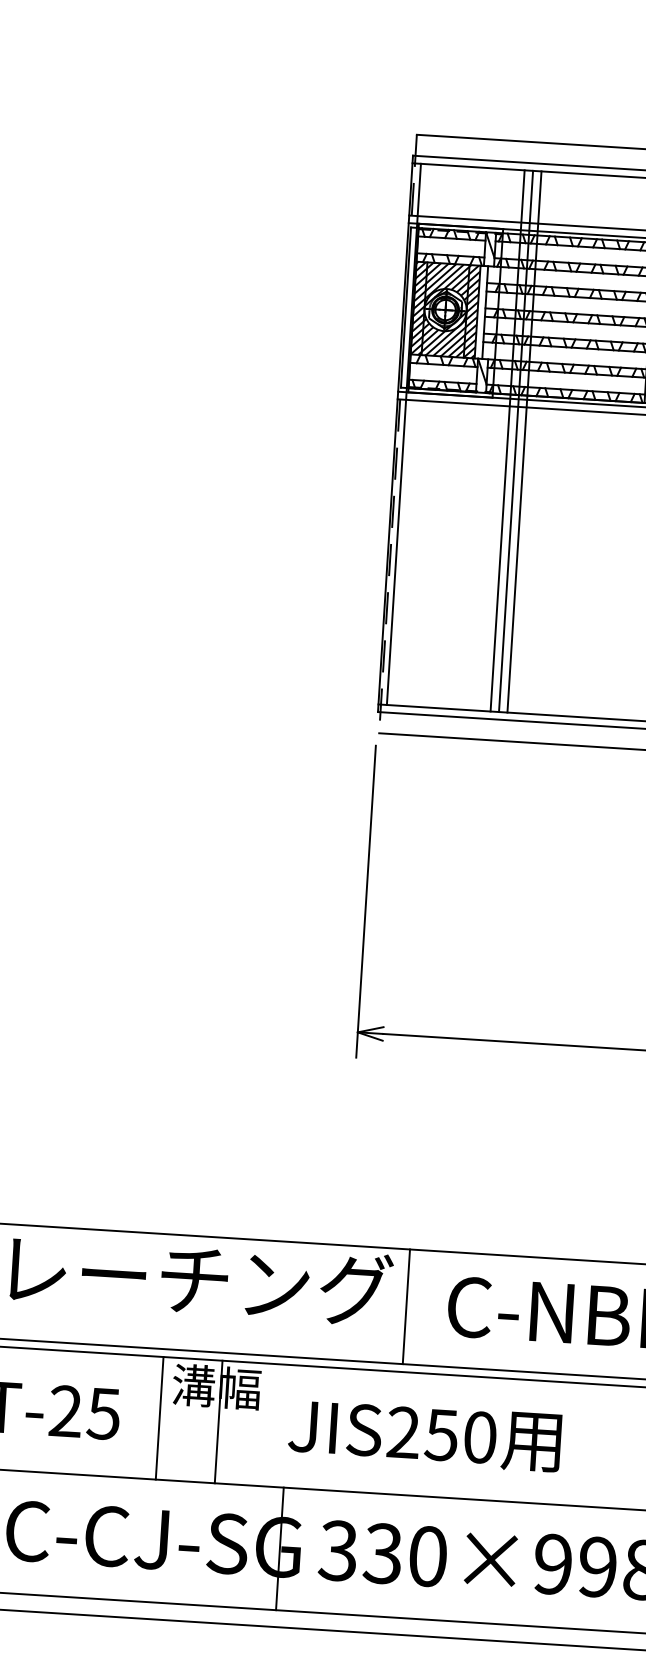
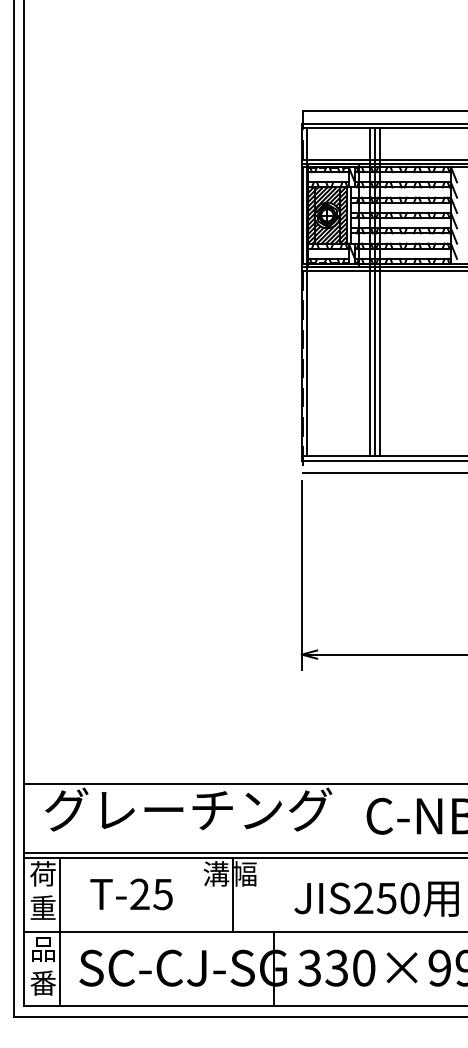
line: (406, 1307) -> (341, 818), removed
line: (159, 1417) -> (196, 894), removed
text: (424, 1434) -> (376, 898), moved

